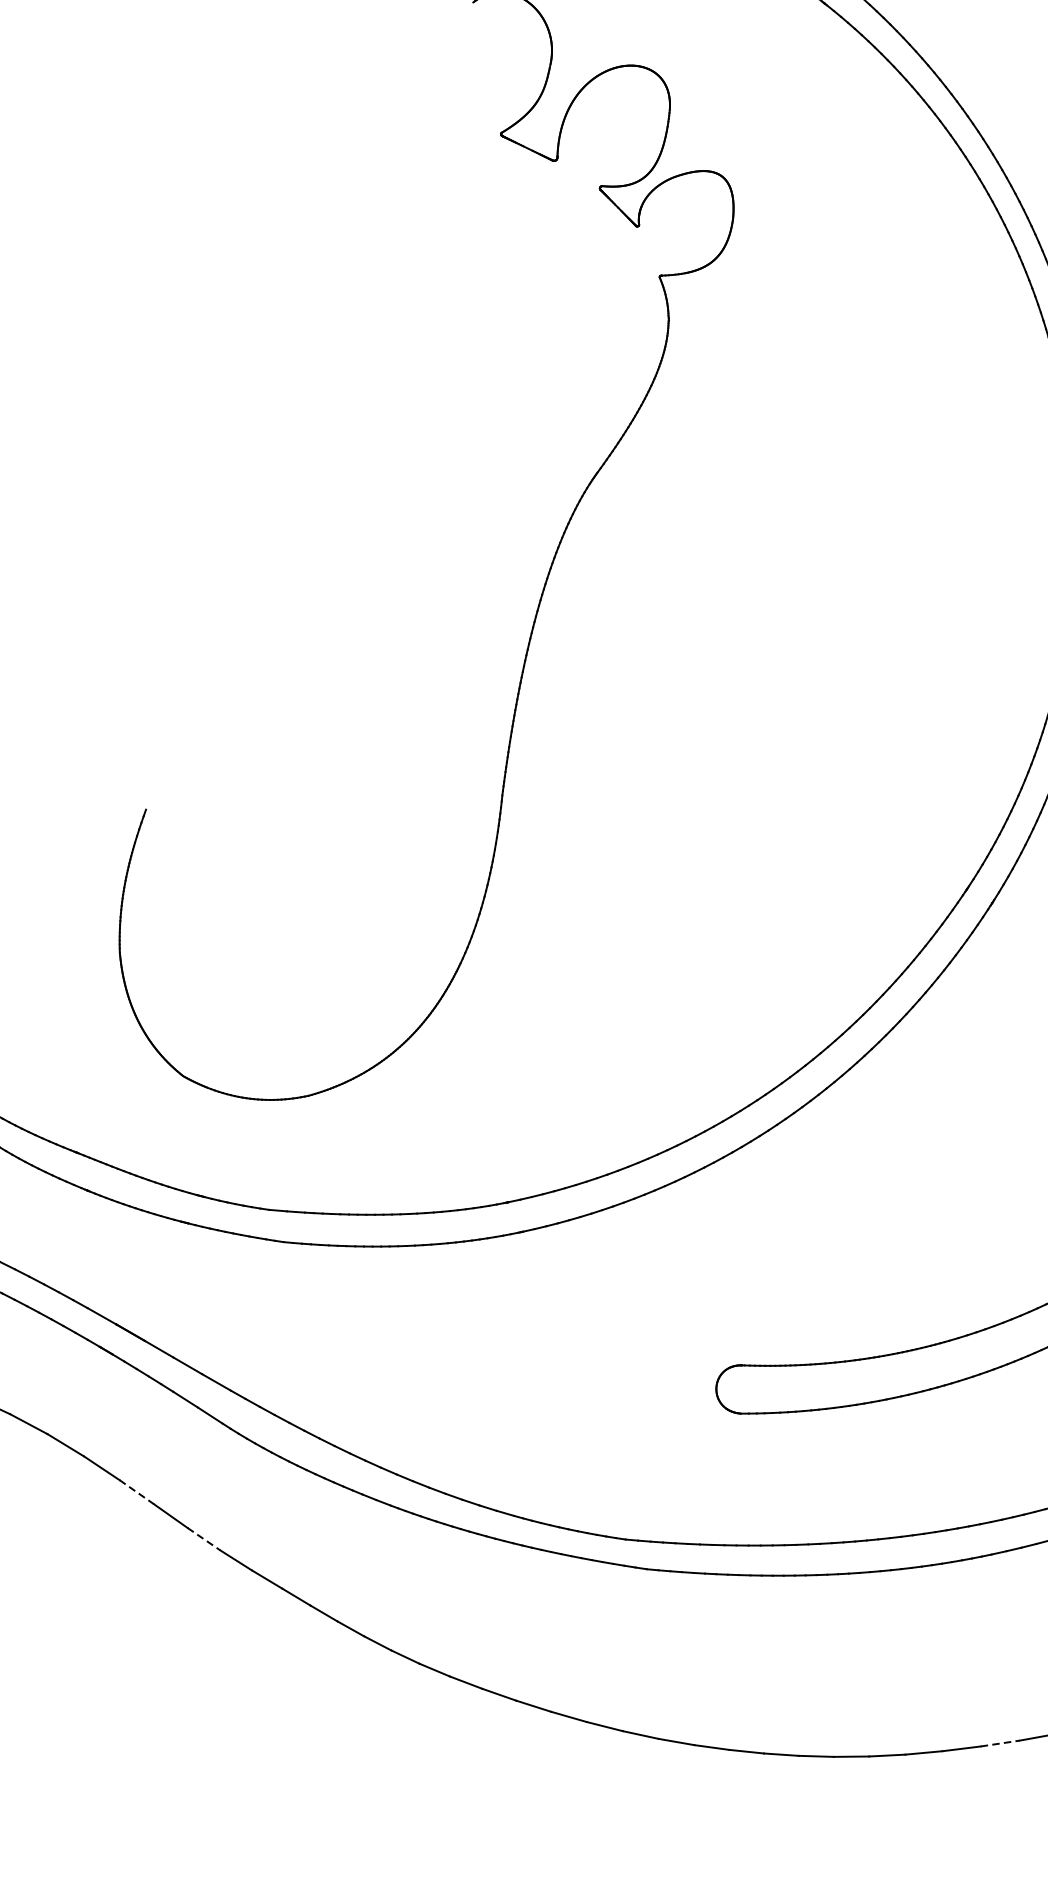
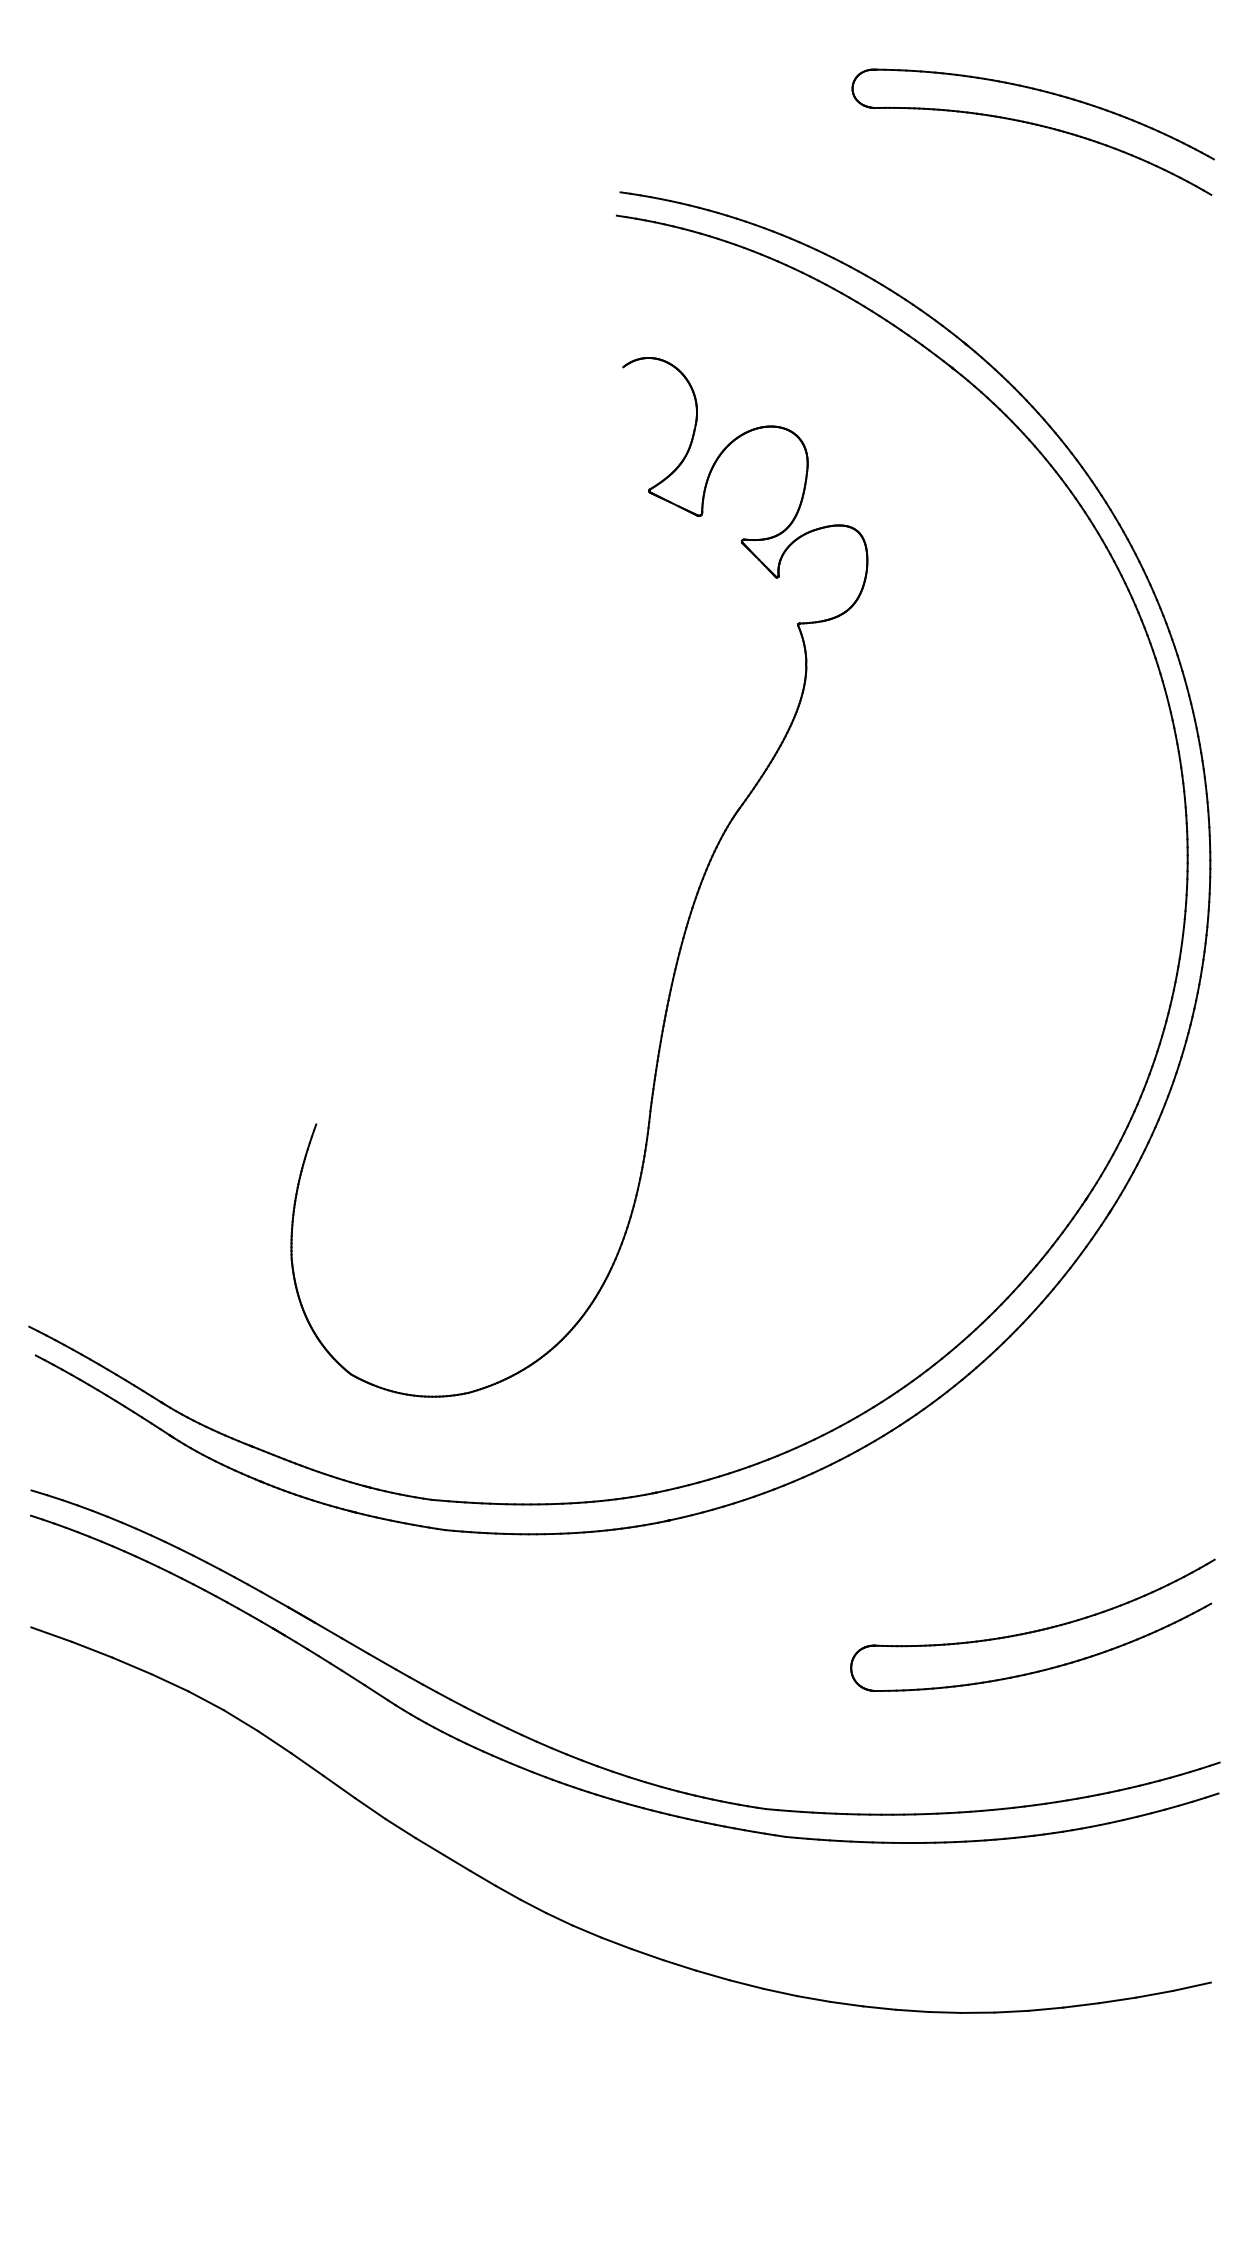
line: (136, 1492) -> (307, 1764), dashed -> solid
line: (203, 1538) -> (370, 1808), dashed -> solid
line: (1000, 1743) -> (1117, 2000), dashed -> solid

